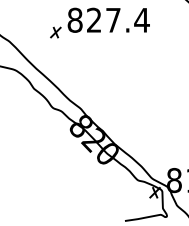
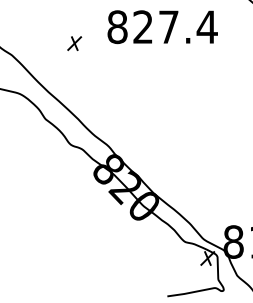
text: (108, 20) -> (162, 27), moved

